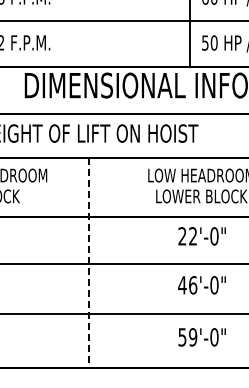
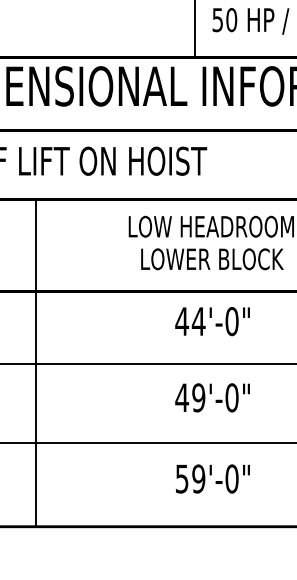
text: (187, 236) -> (190, 321), 22'-0" -> 44'-0"
line: (88, 263) -> (35, 363), dashed -> solid
text: (193, 285) -> (199, 398), 46'-0" -> 49'-0"

